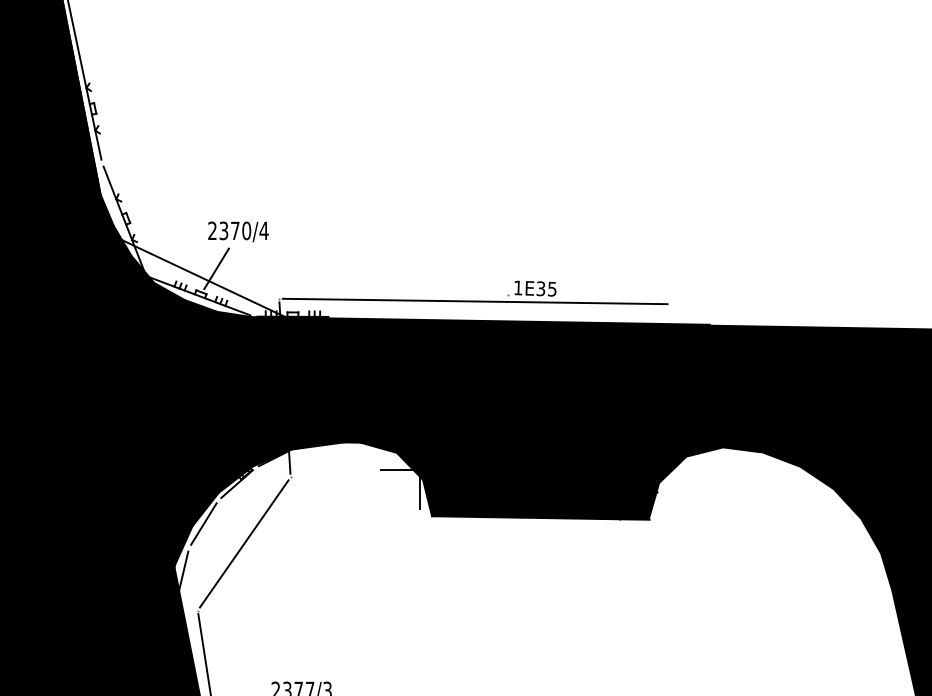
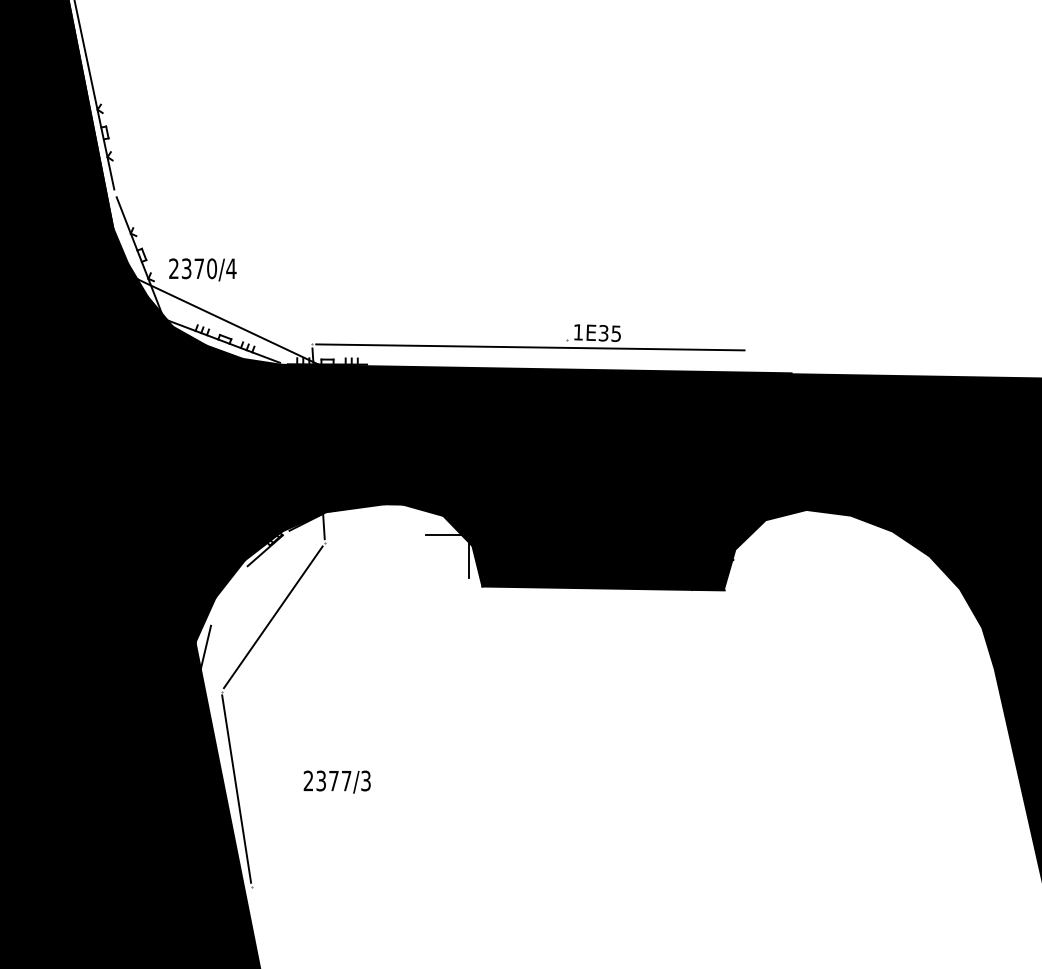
text: (238, 231) -> (202, 269), moved
line: (216, 268) -> (242, 310), removed
line: (204, 524) -> (228, 595), removed

